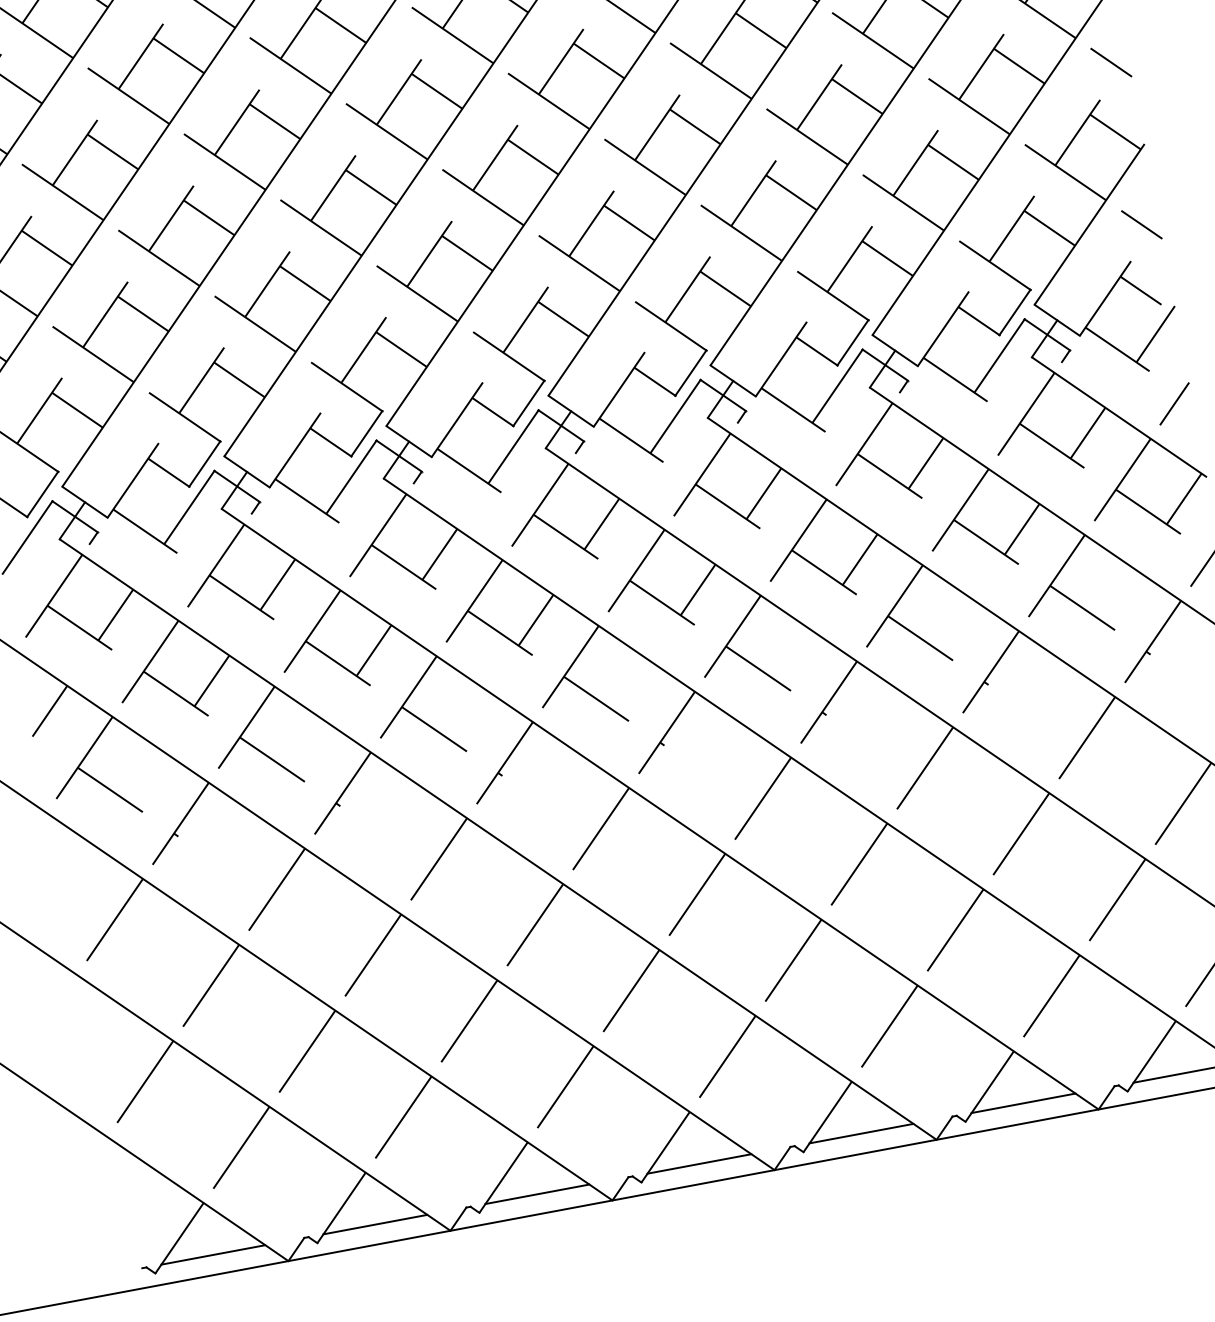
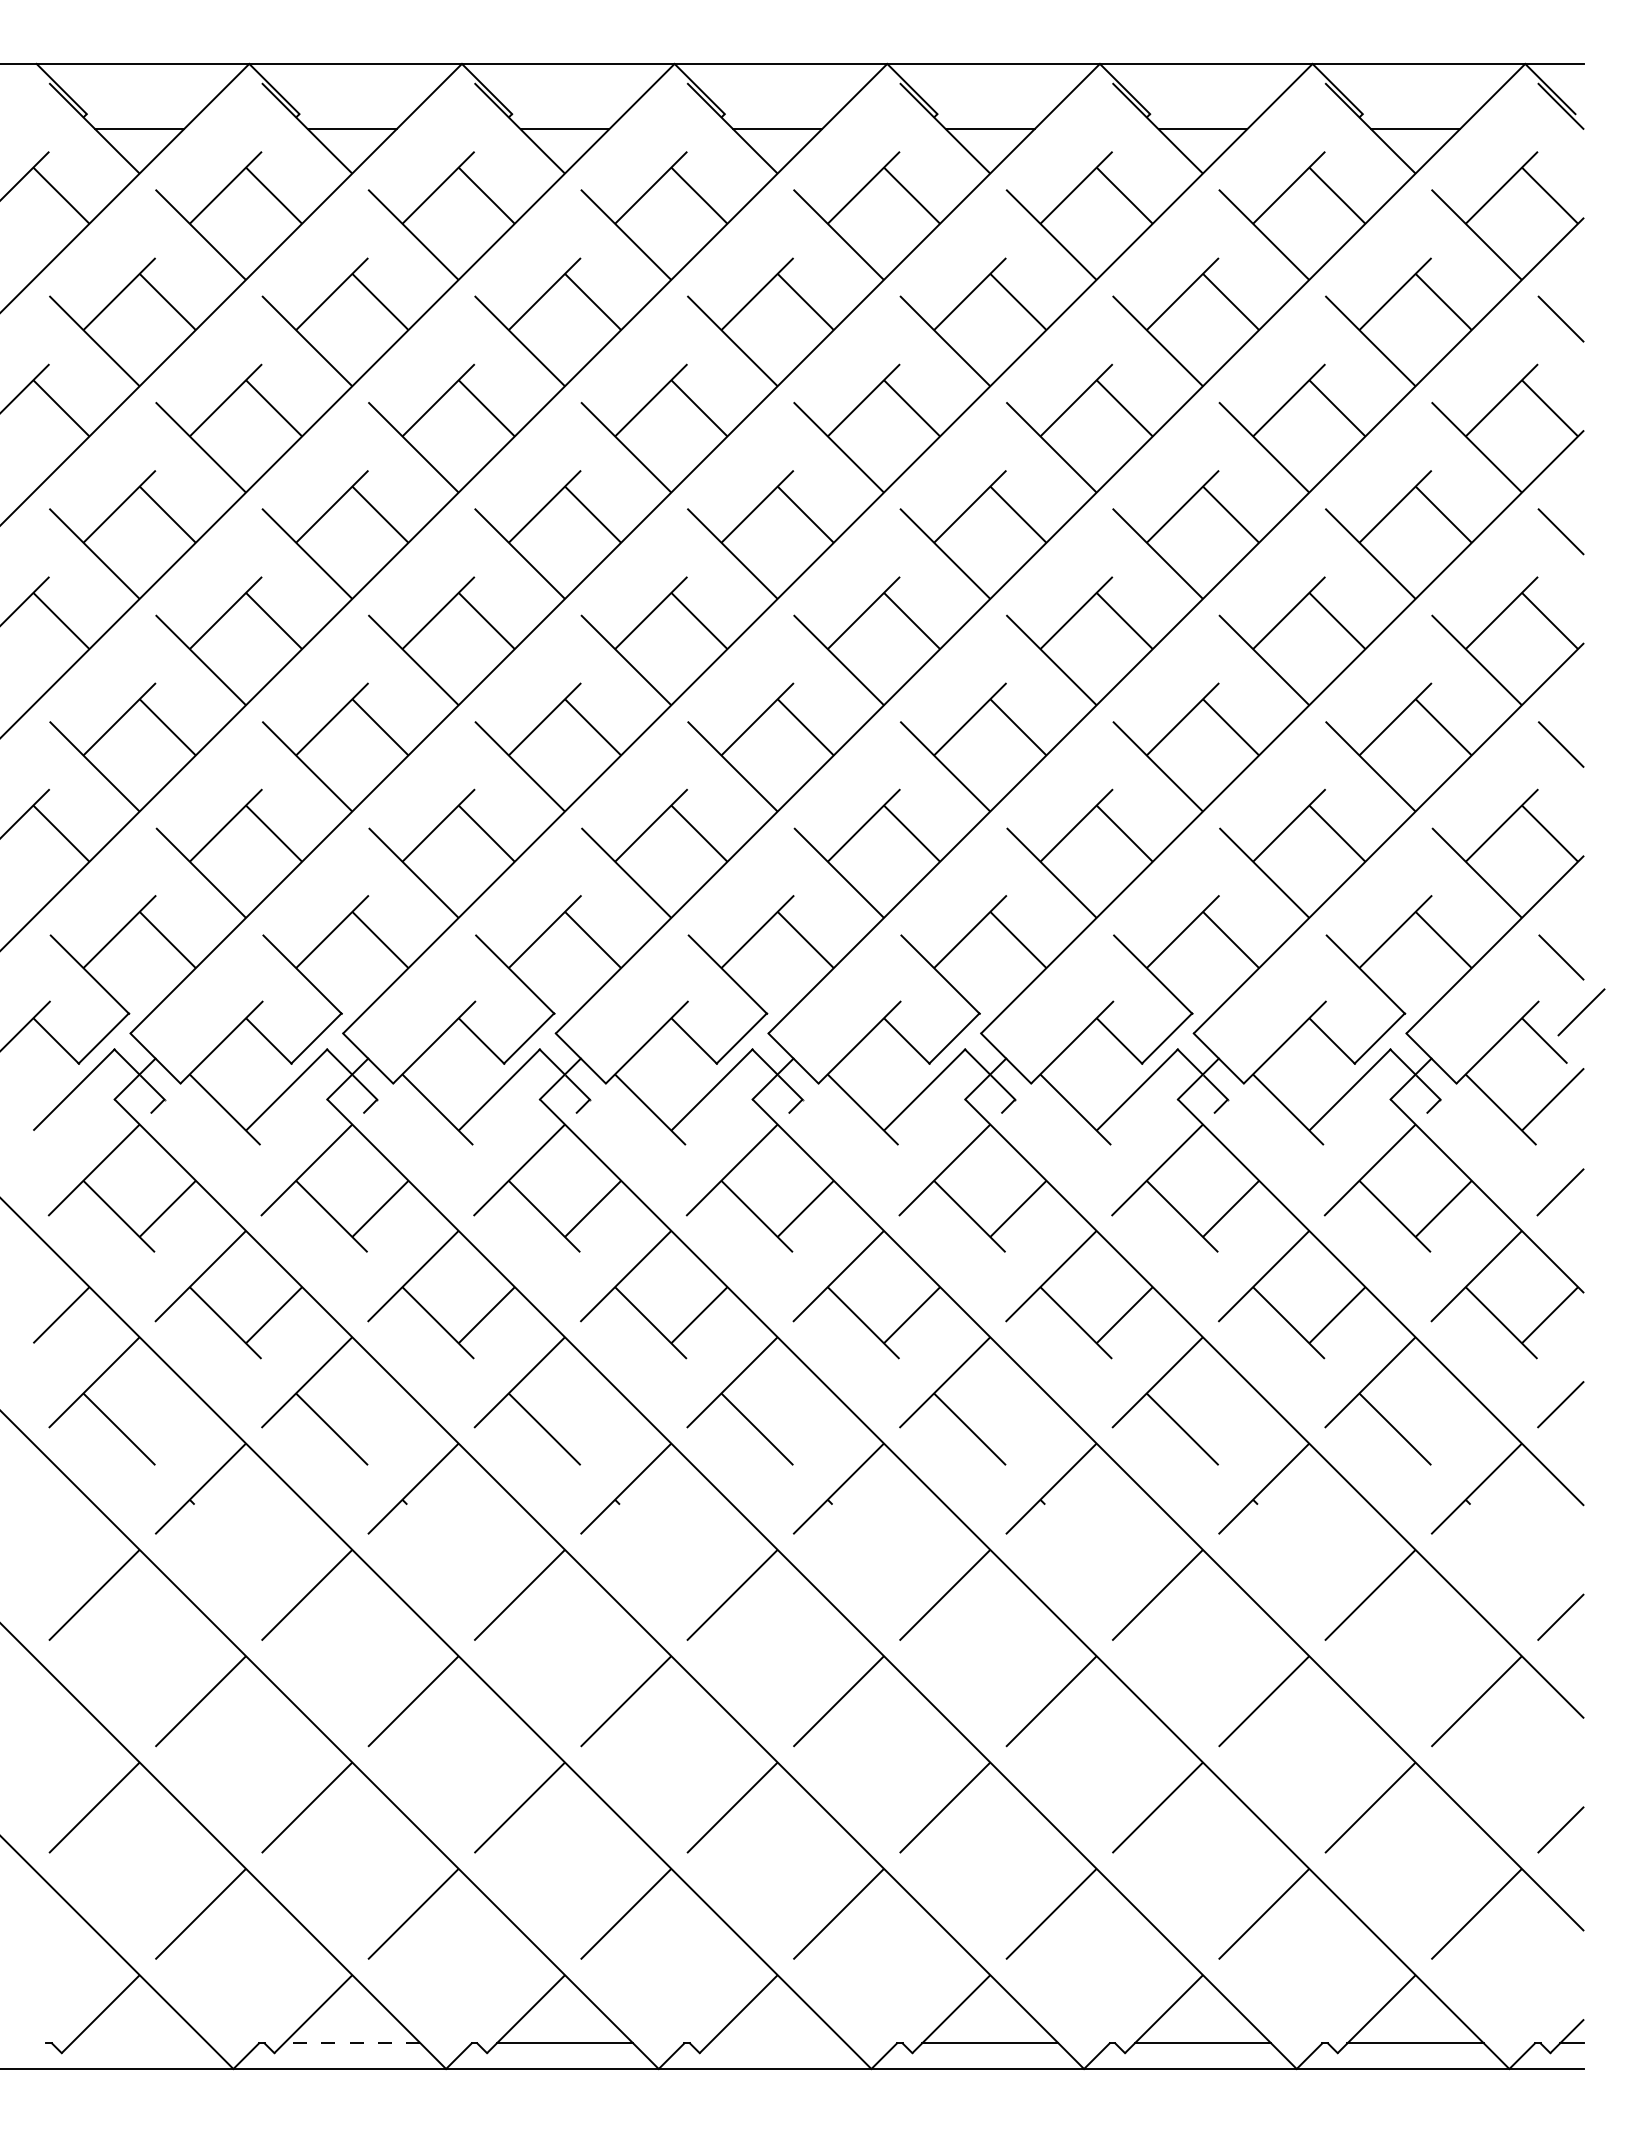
line: (1164, 263) -> (1581, 1012), added
line: (699, 1164) -> (777, 2043), removed
line: (374, 1224) -> (351, 2043), solid -> dashed
line: (213, 1255) -> (139, 2043), removed

